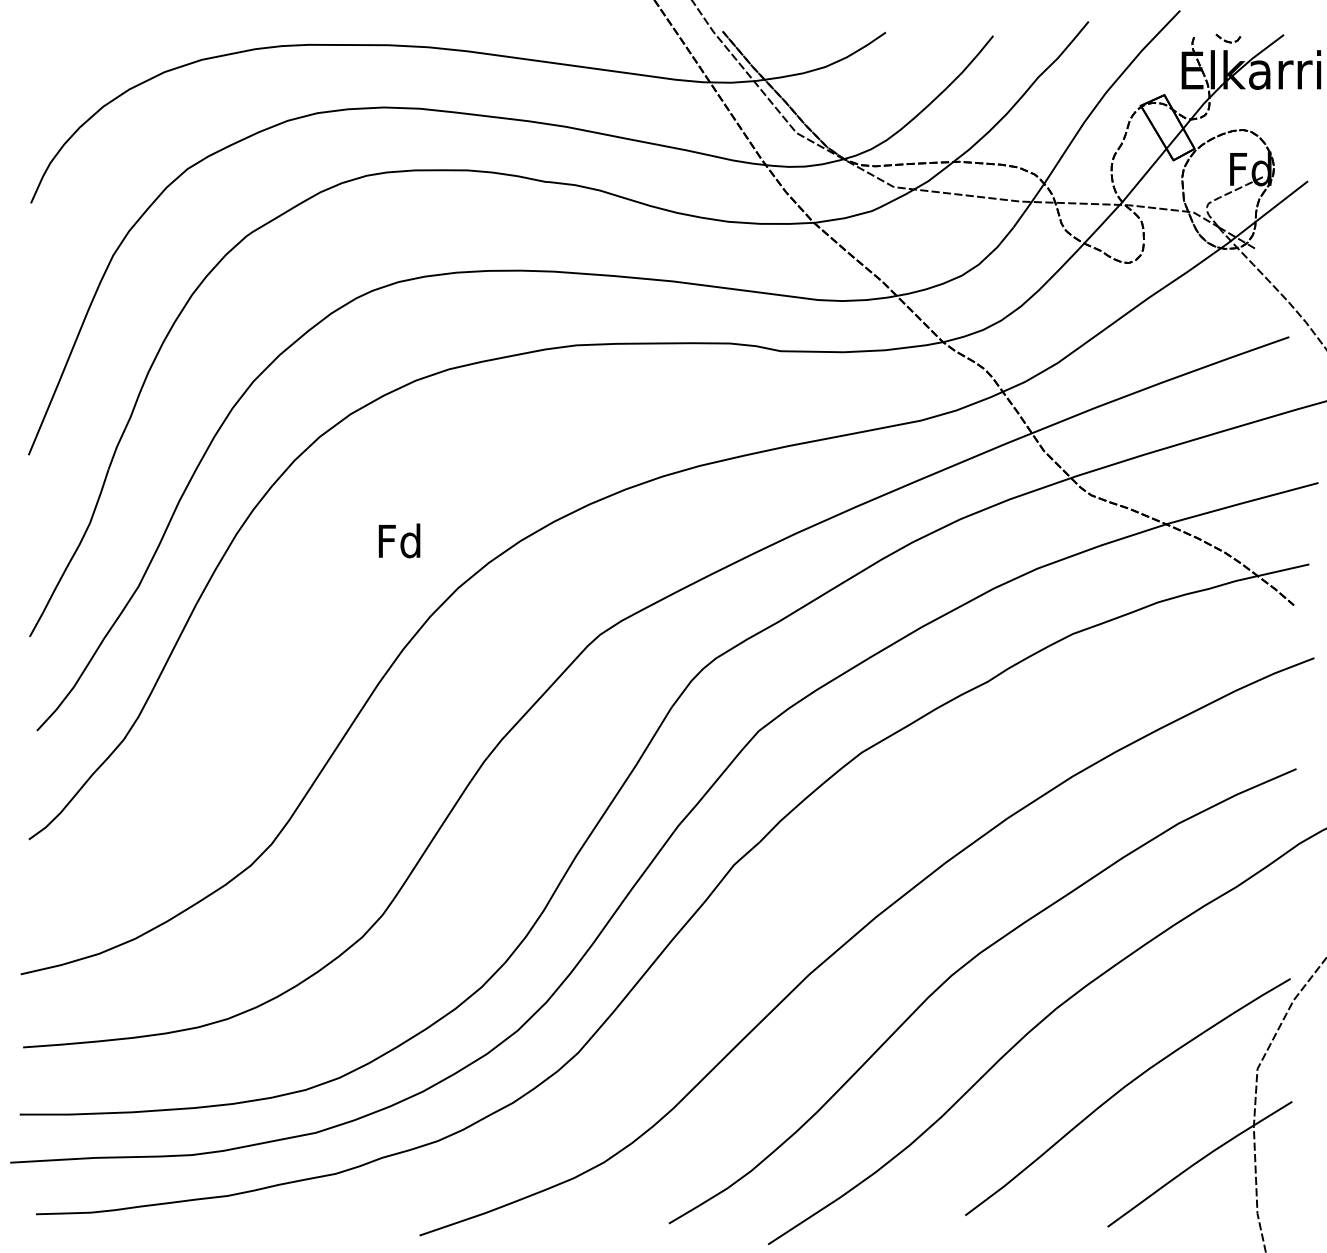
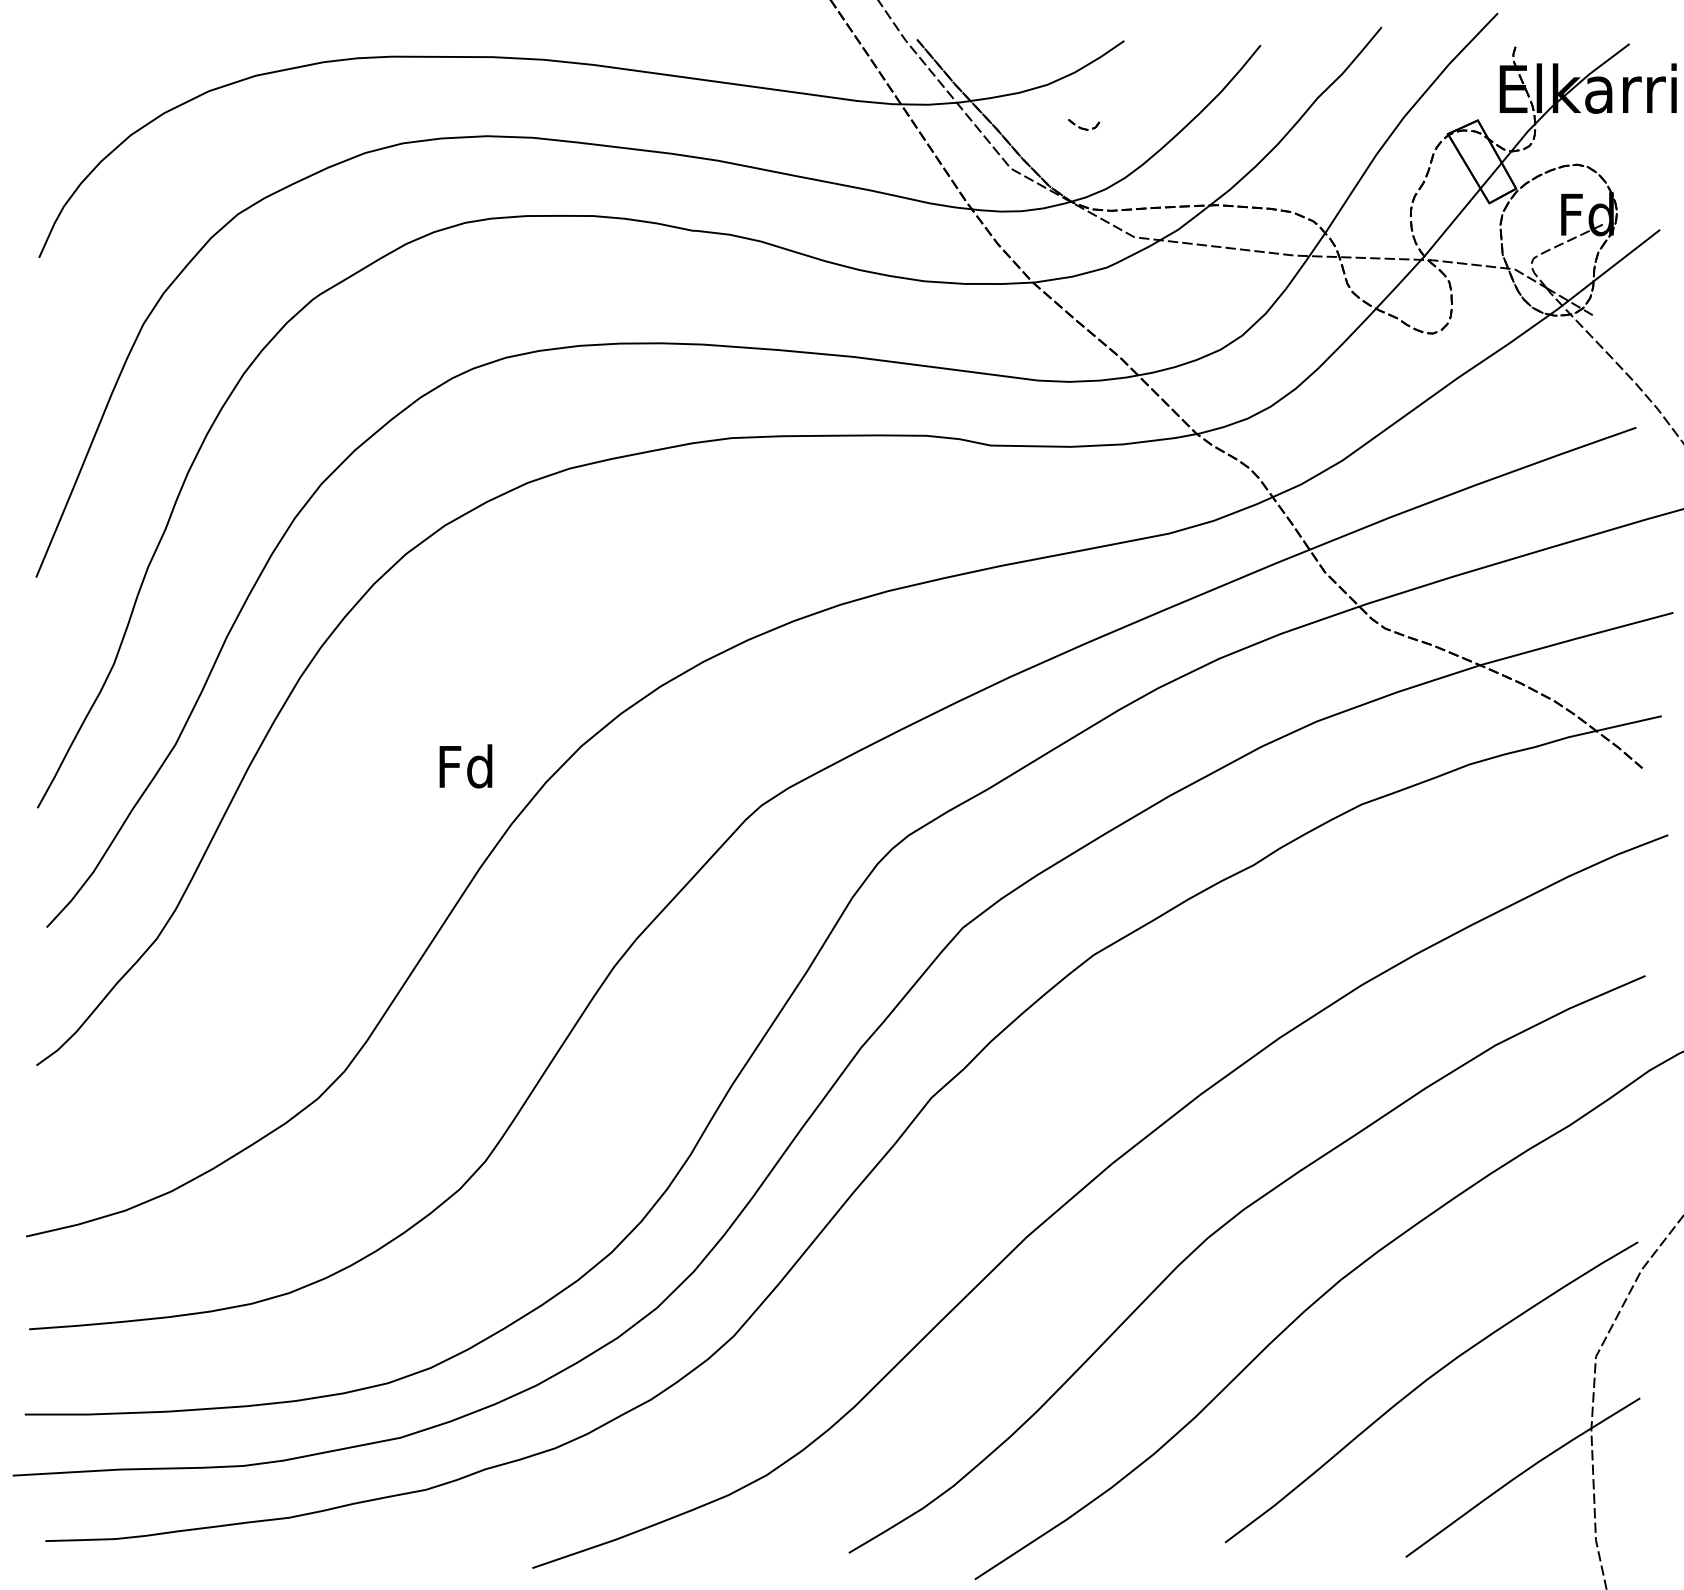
part: (1228, 38) -> (1084, 124), moved
text: (399, 541) -> (465, 766), moved

